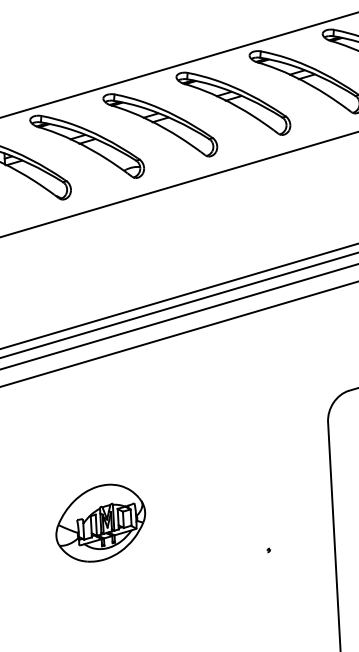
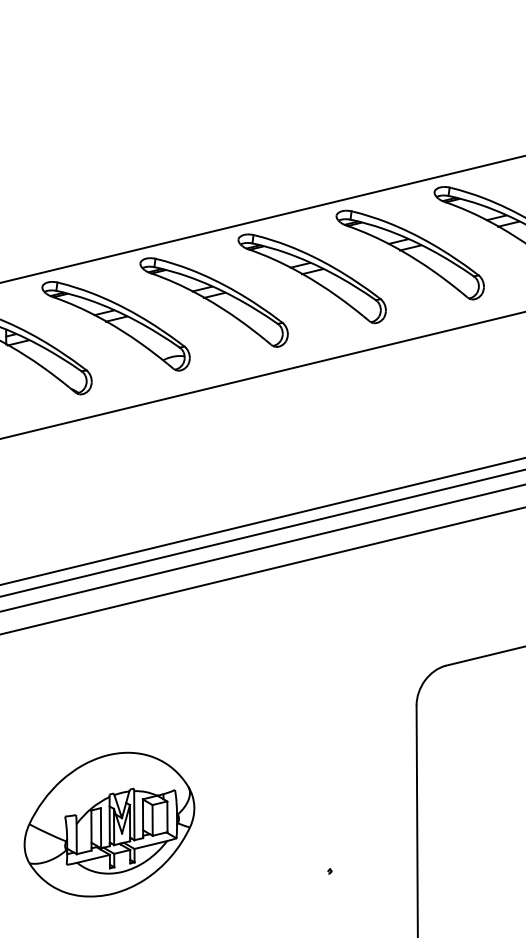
part: (100, 523) -> (109, 824), size x1.43

